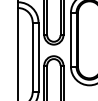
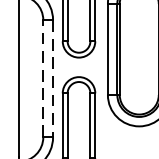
line: (32, 57) -> (42, 79), solid -> dashed
line: (38, 57) -> (53, 79), solid -> dashed

